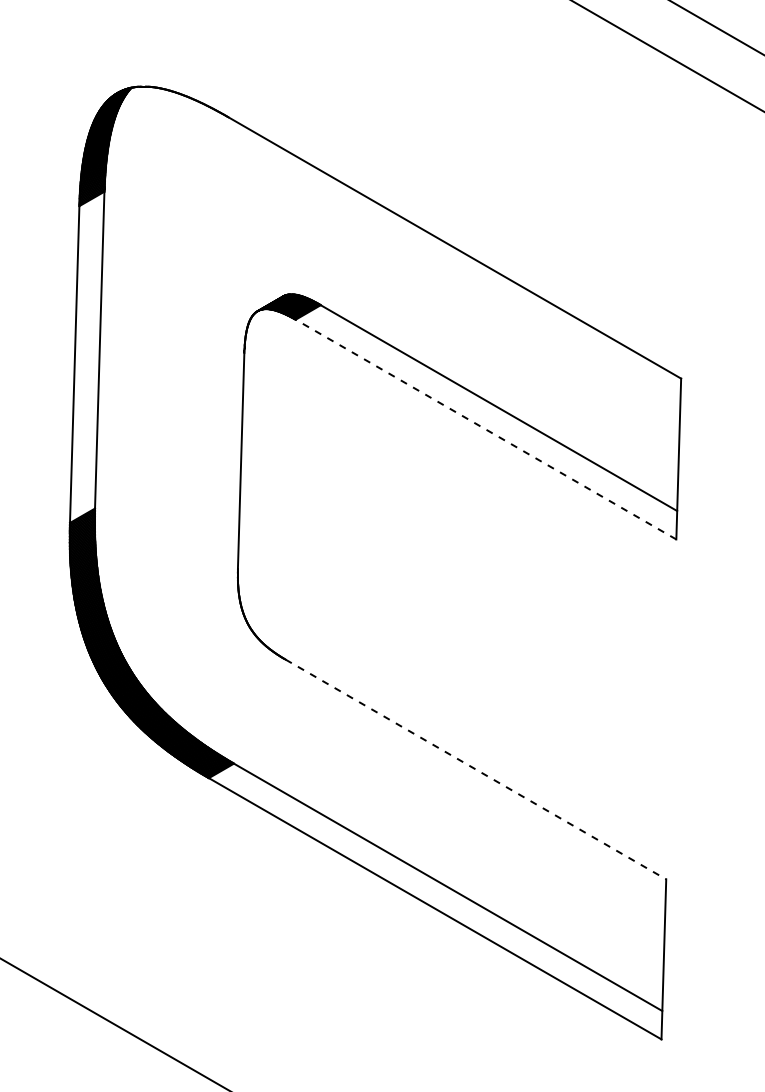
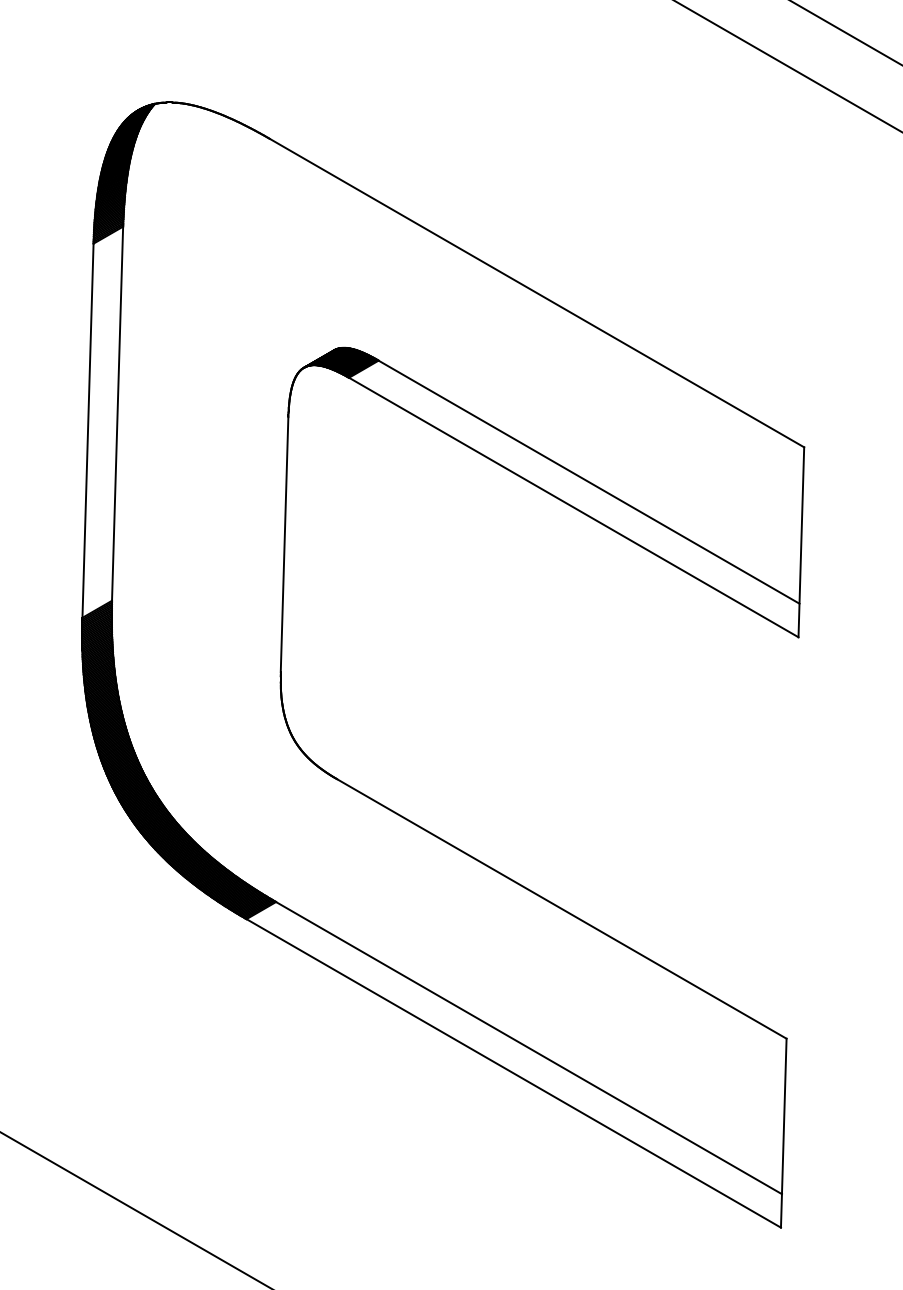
line: (485, 429) -> (573, 507), dashed -> solid
line: (476, 769) -> (562, 909), dashed -> solid

